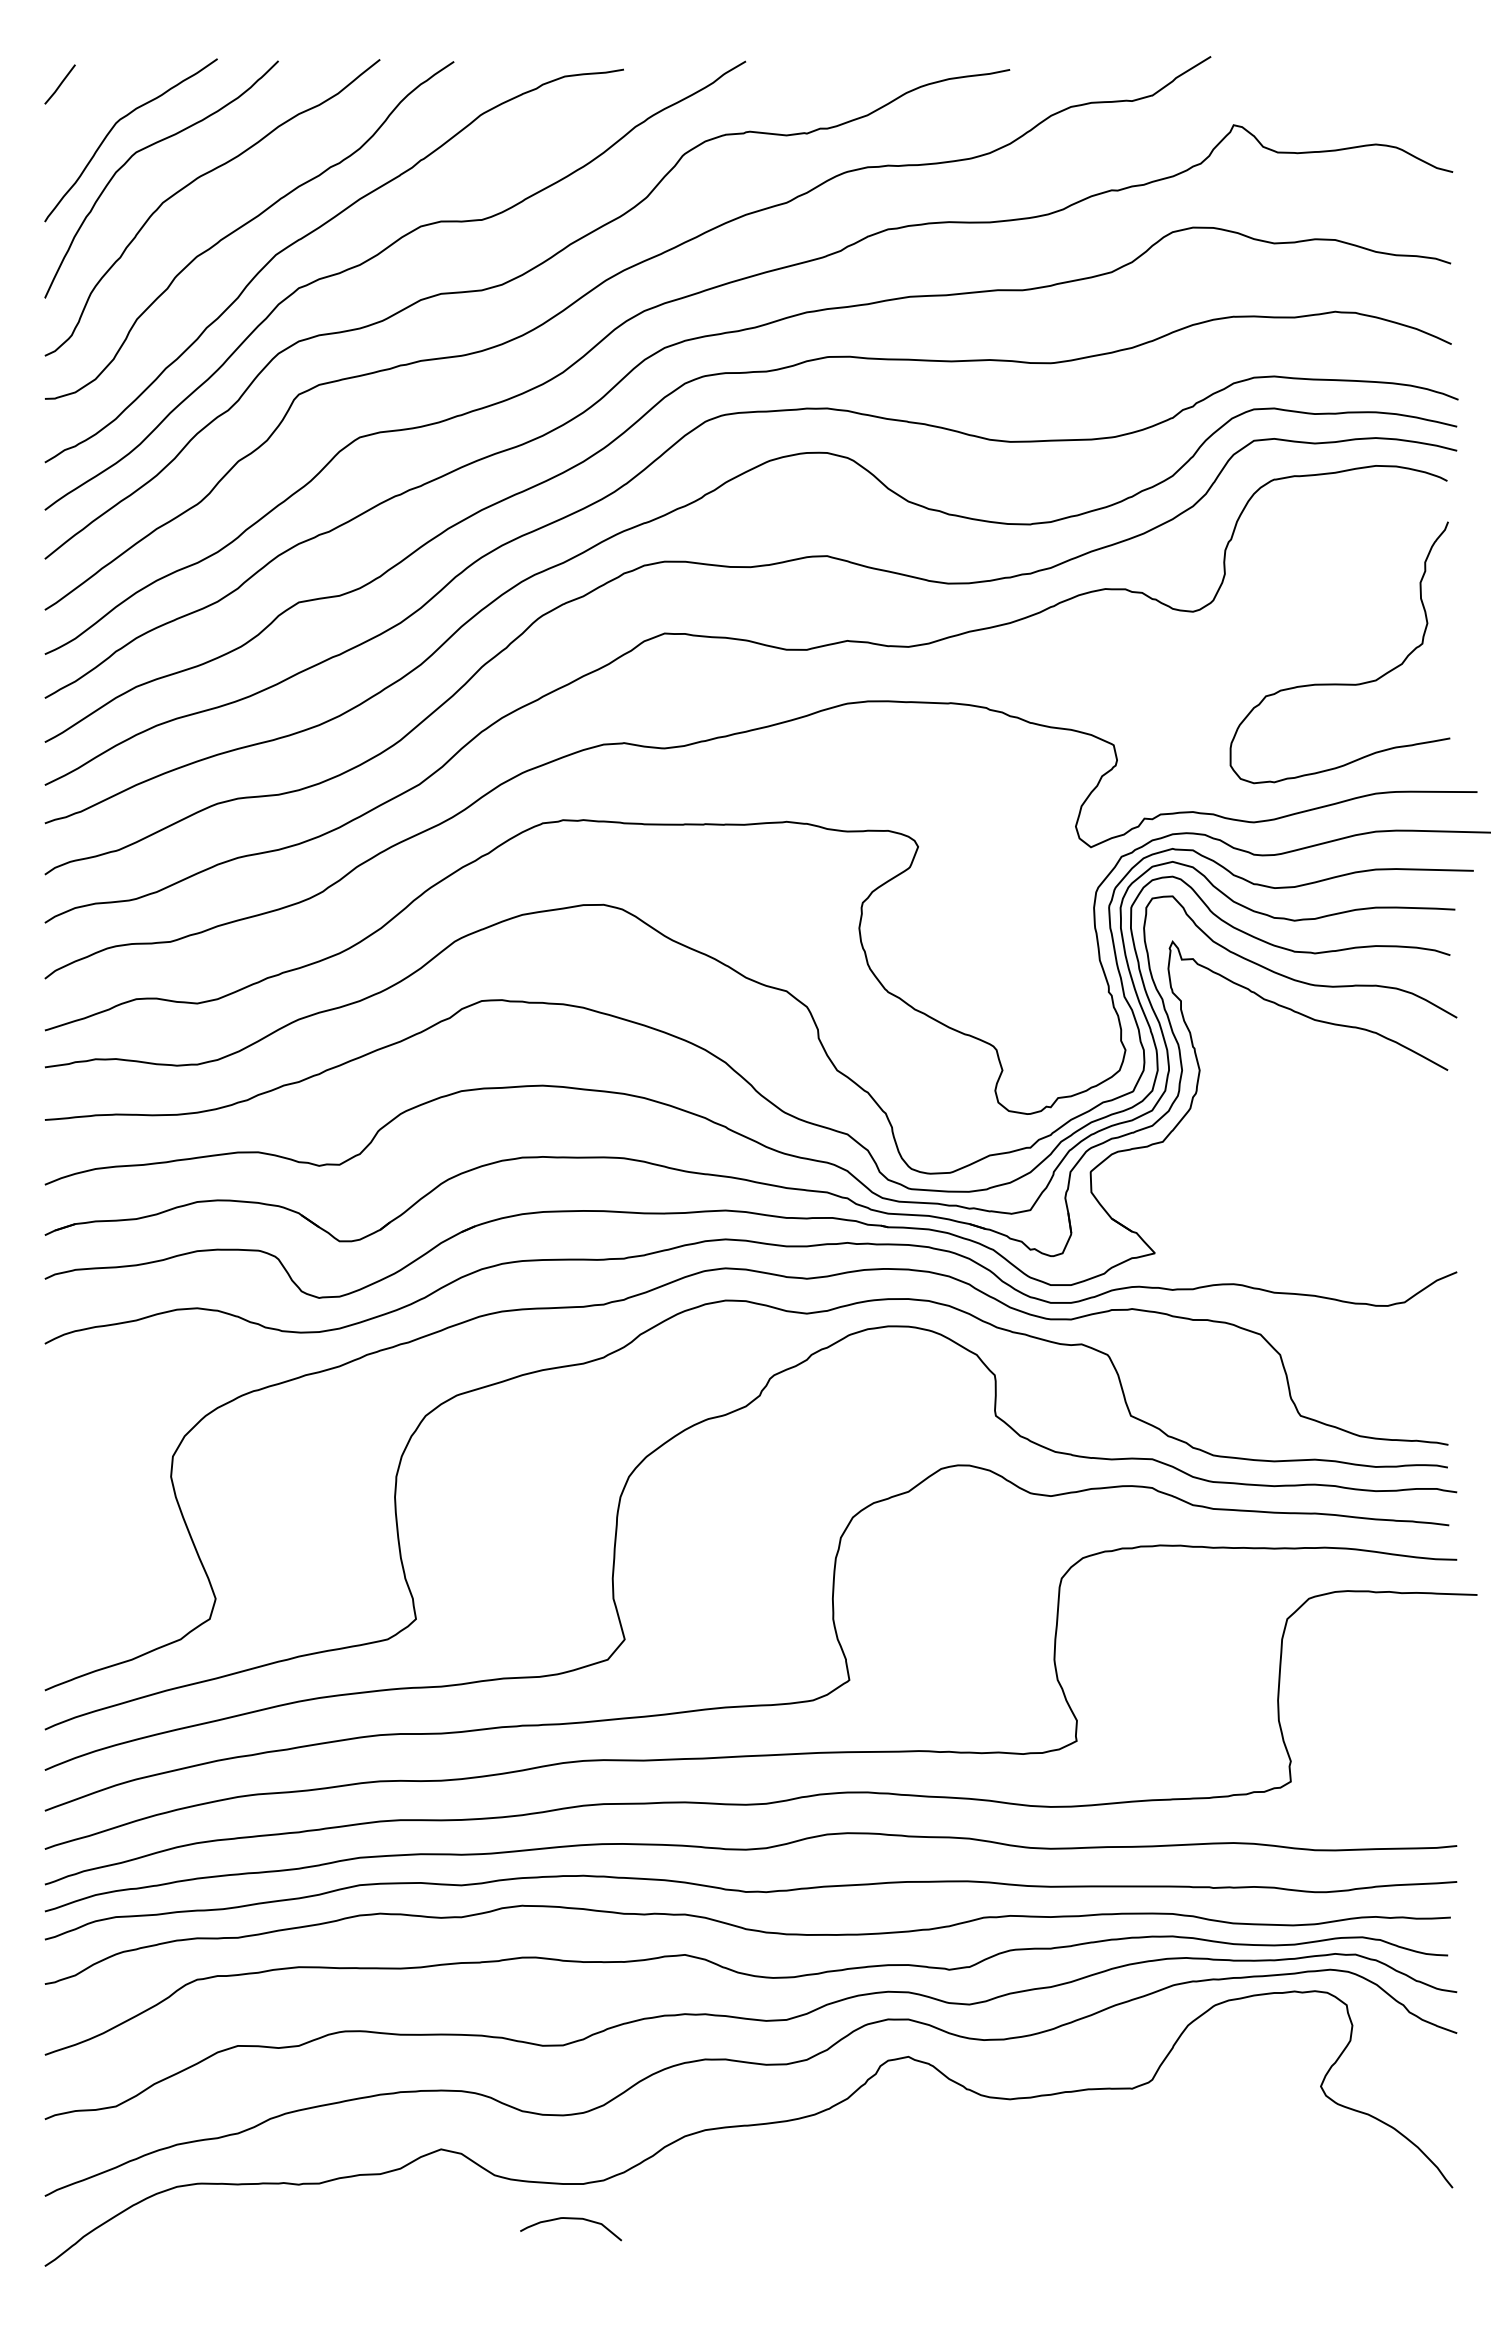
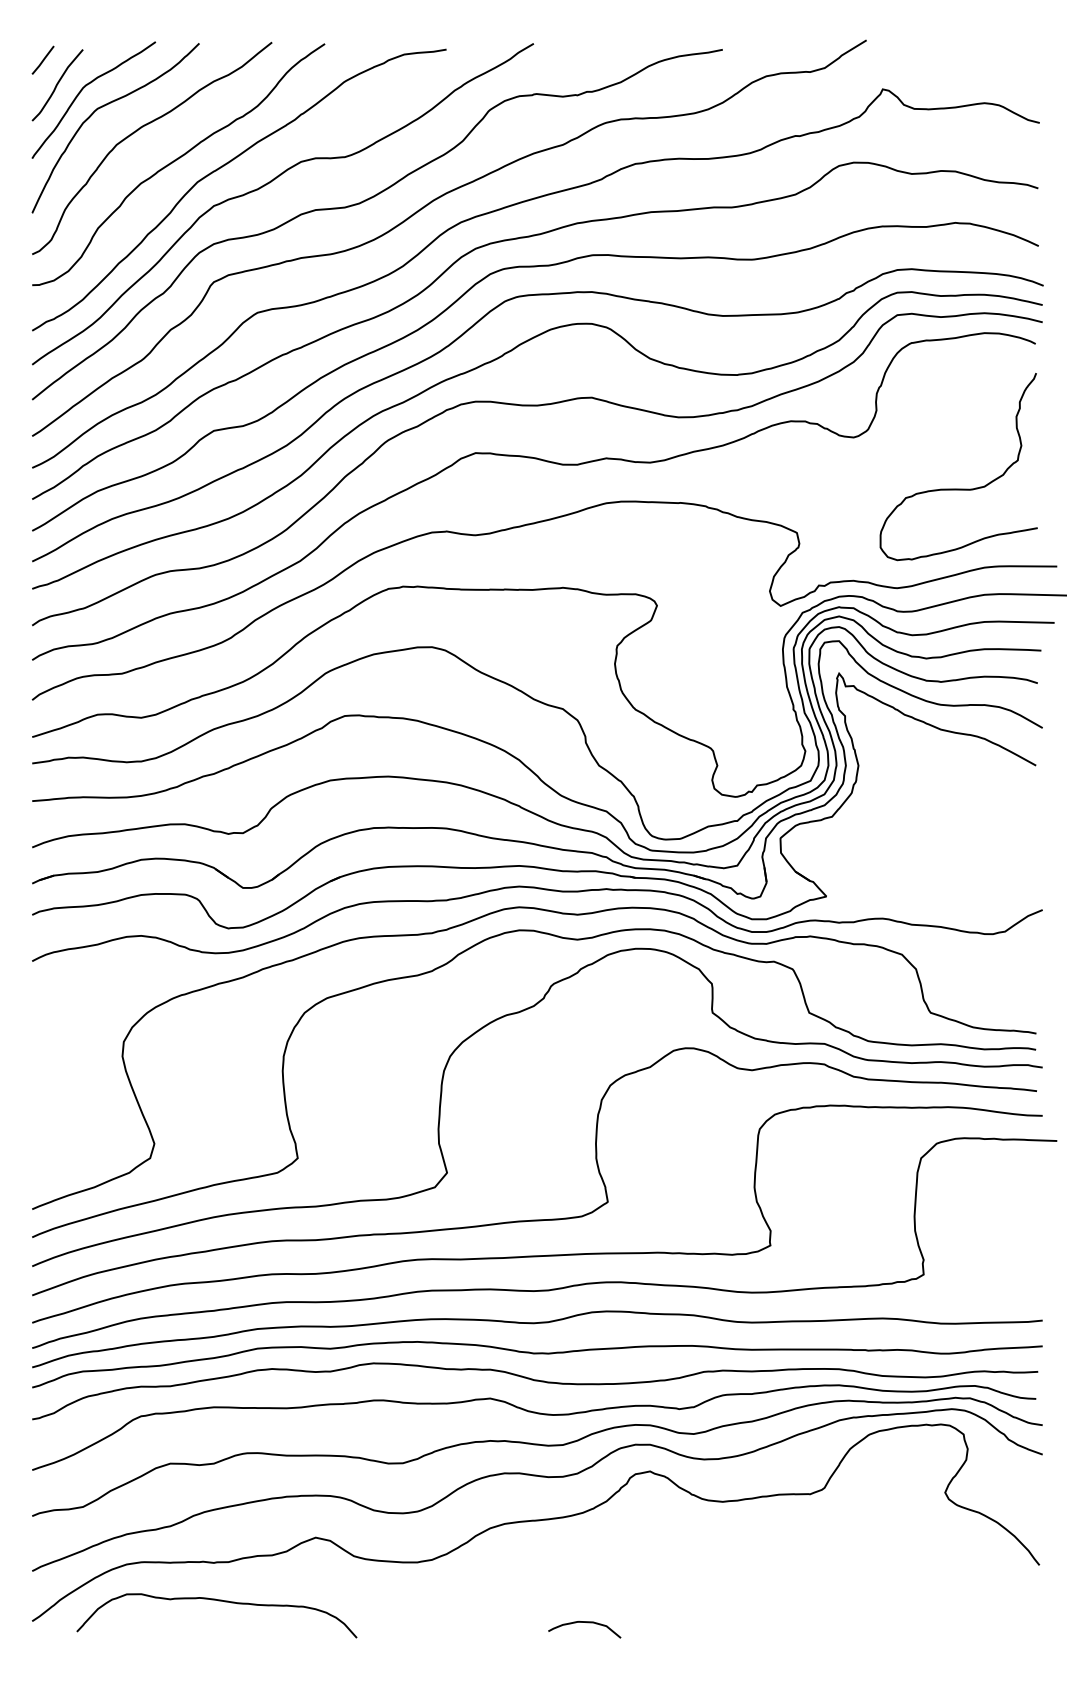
curve: (80, 119) -> (57, 85), added
curve: (570, 2219) -> (584, 1622), moved
curve: (307, 2238) -> (220, 1601), added

